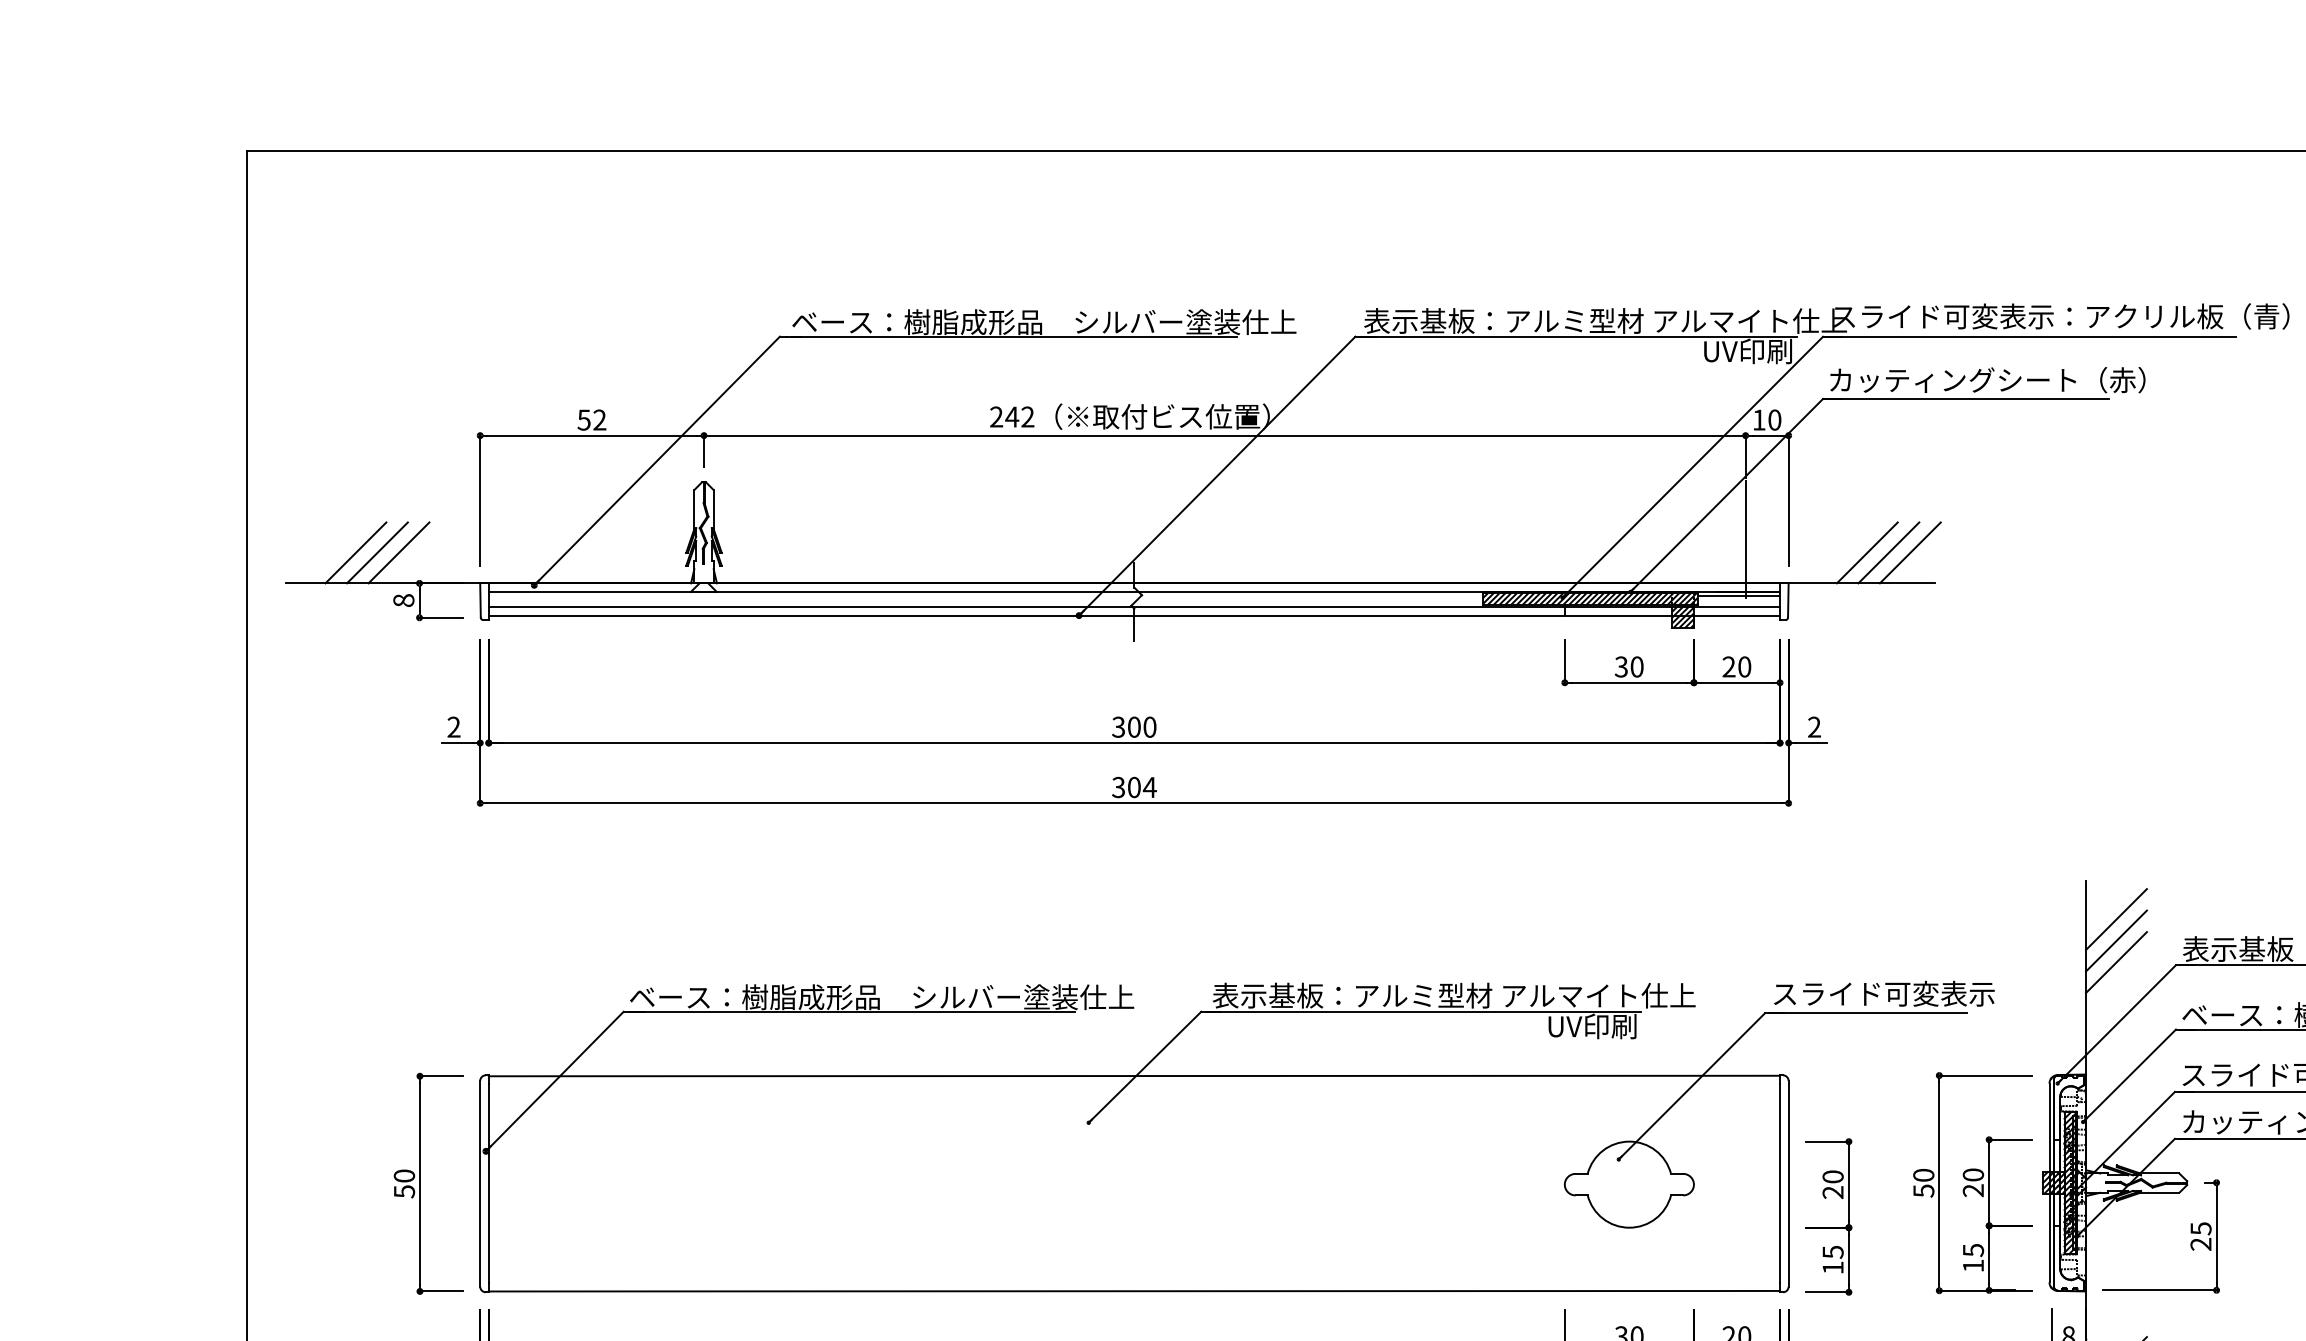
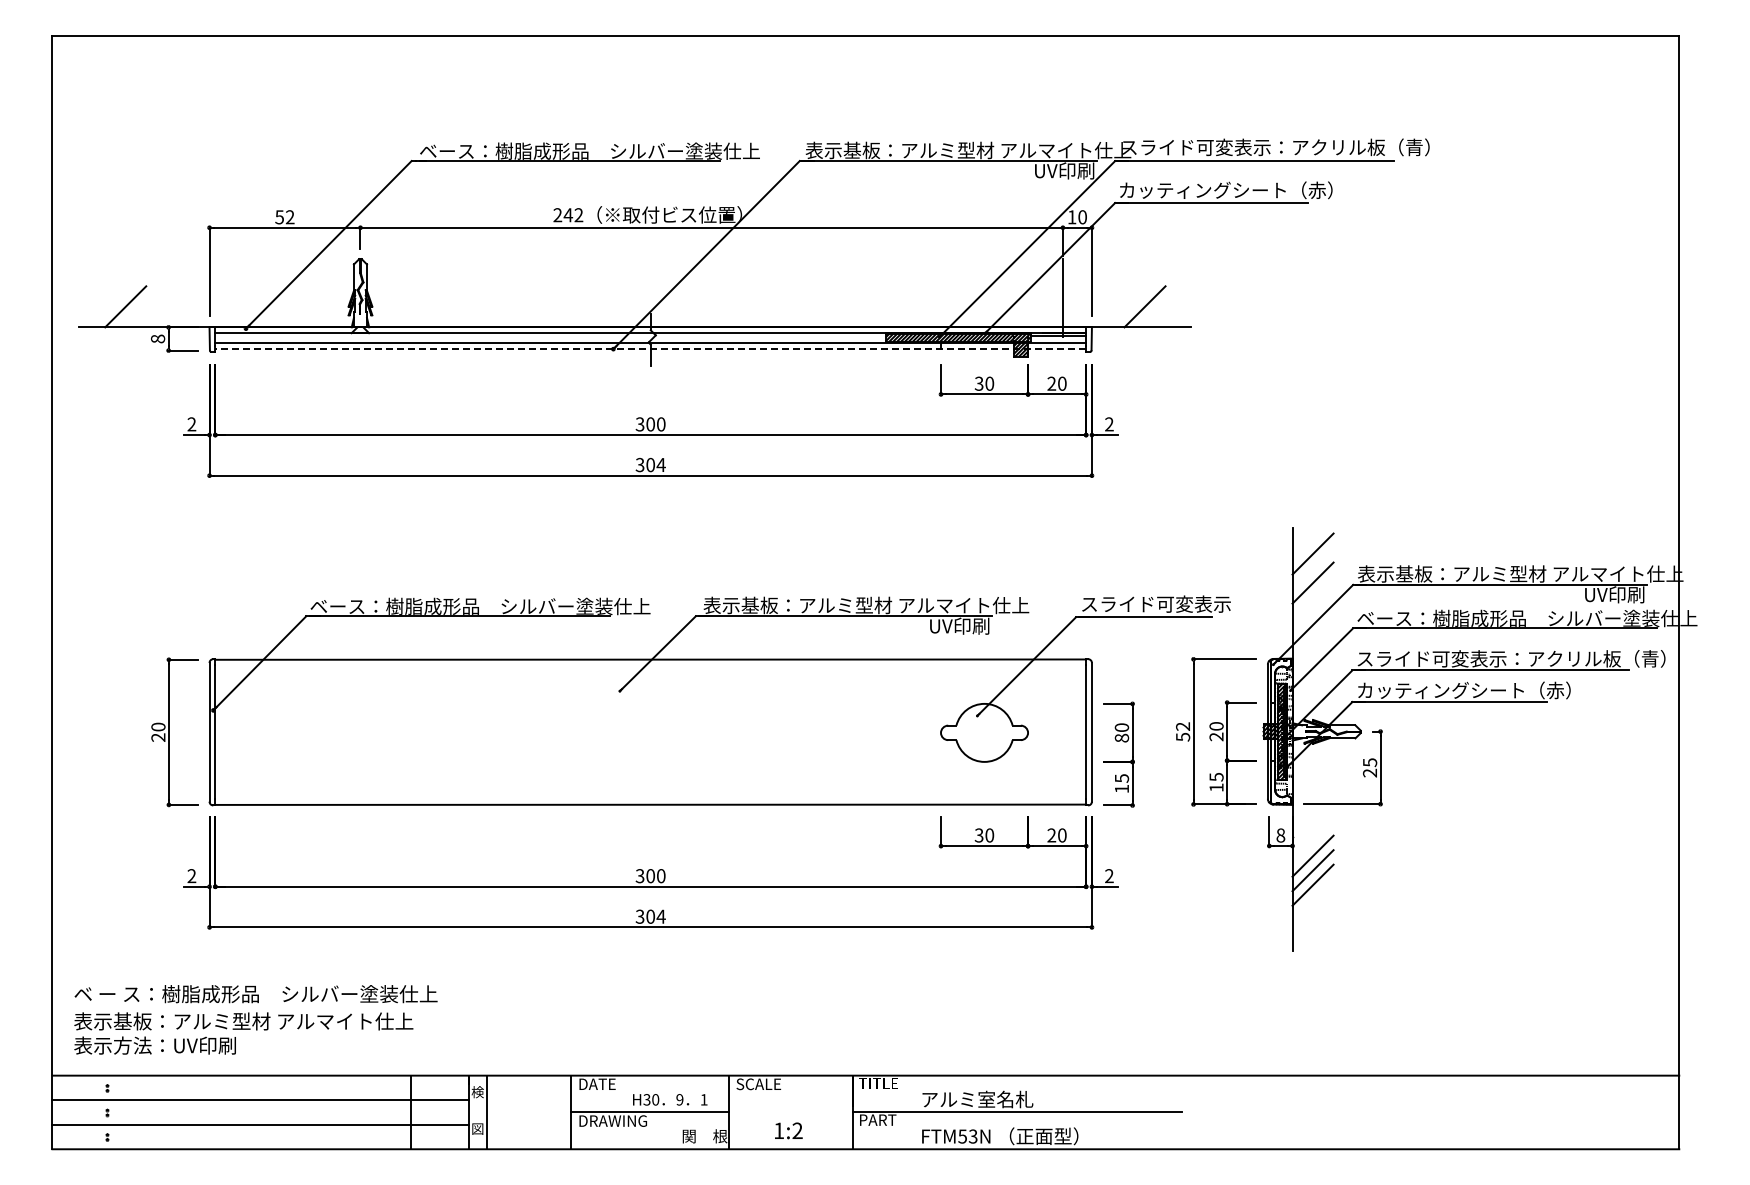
line: (376, 552) -> (139, 306), removed
line: (398, 552) -> (154, 306), removed
line: (1888, 552) -> (1159, 306), removed
line: (1909, 552) -> (1173, 306), removed
line: (1134, 616) -> (650, 349), solid -> dashed
line: (2115, 940) -> (1312, 568), removed
text: (1924, 1175) -> (1183, 726), 50 -> 52
text: (404, 1191) -> (158, 737), 50 -> 20
text: (1832, 1191) -> (1121, 737), 20 -> 80

